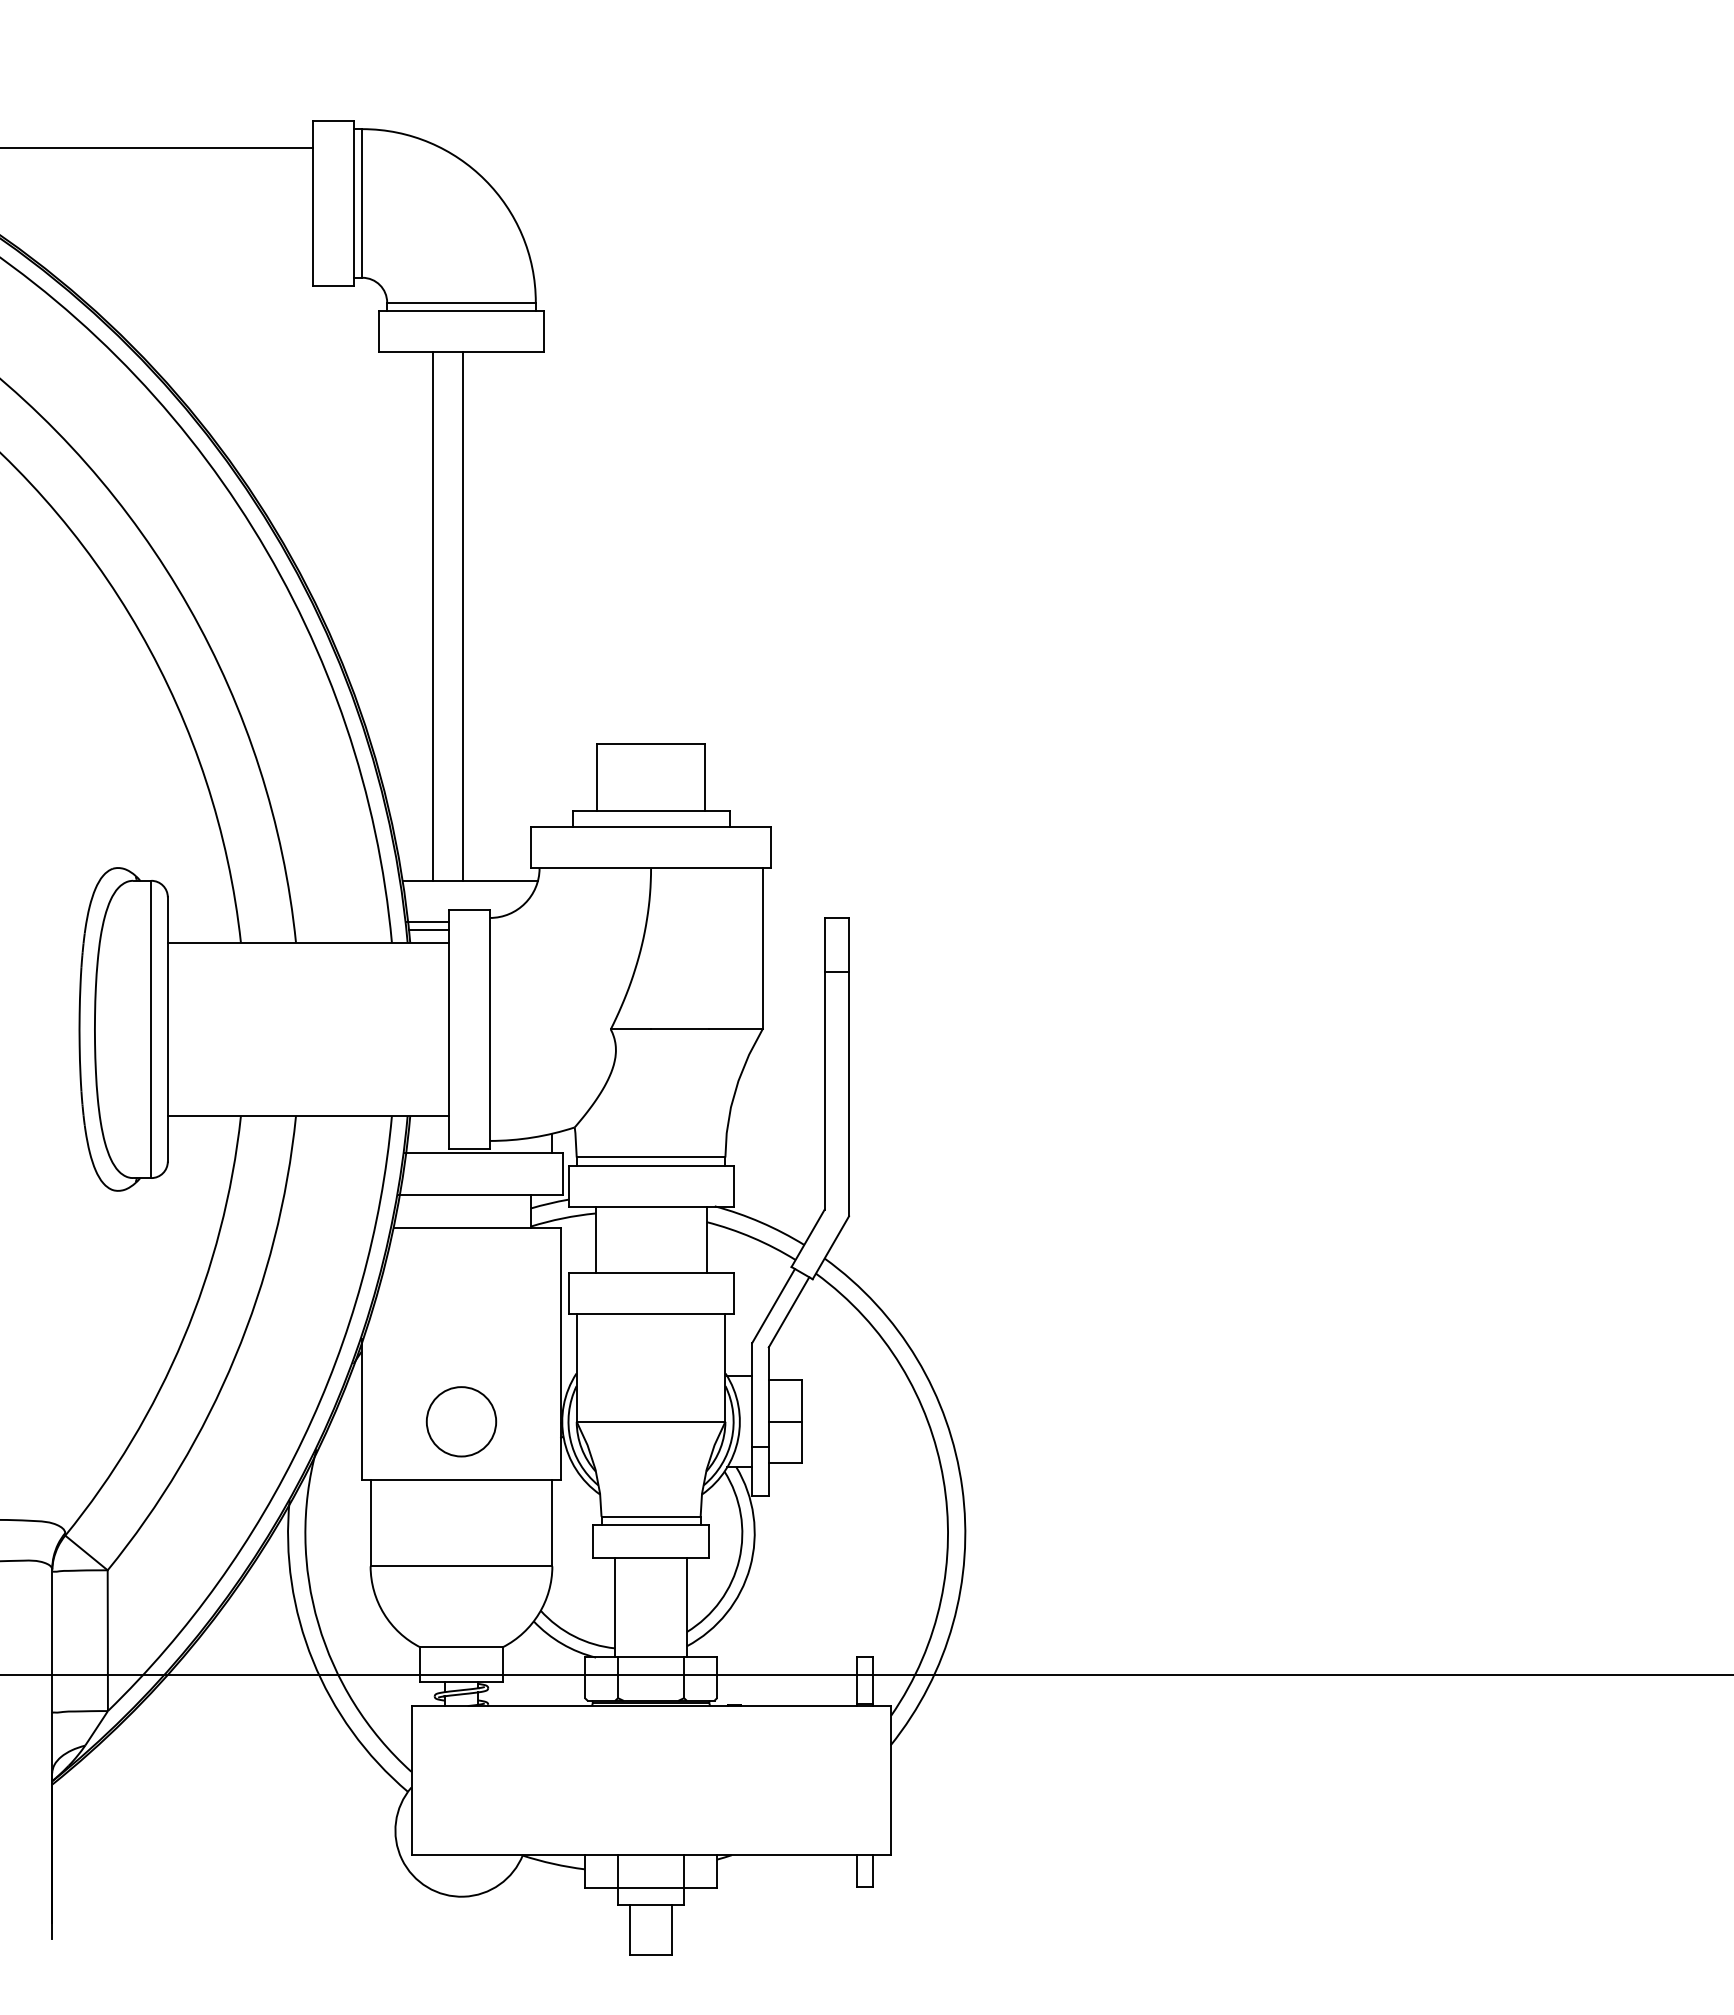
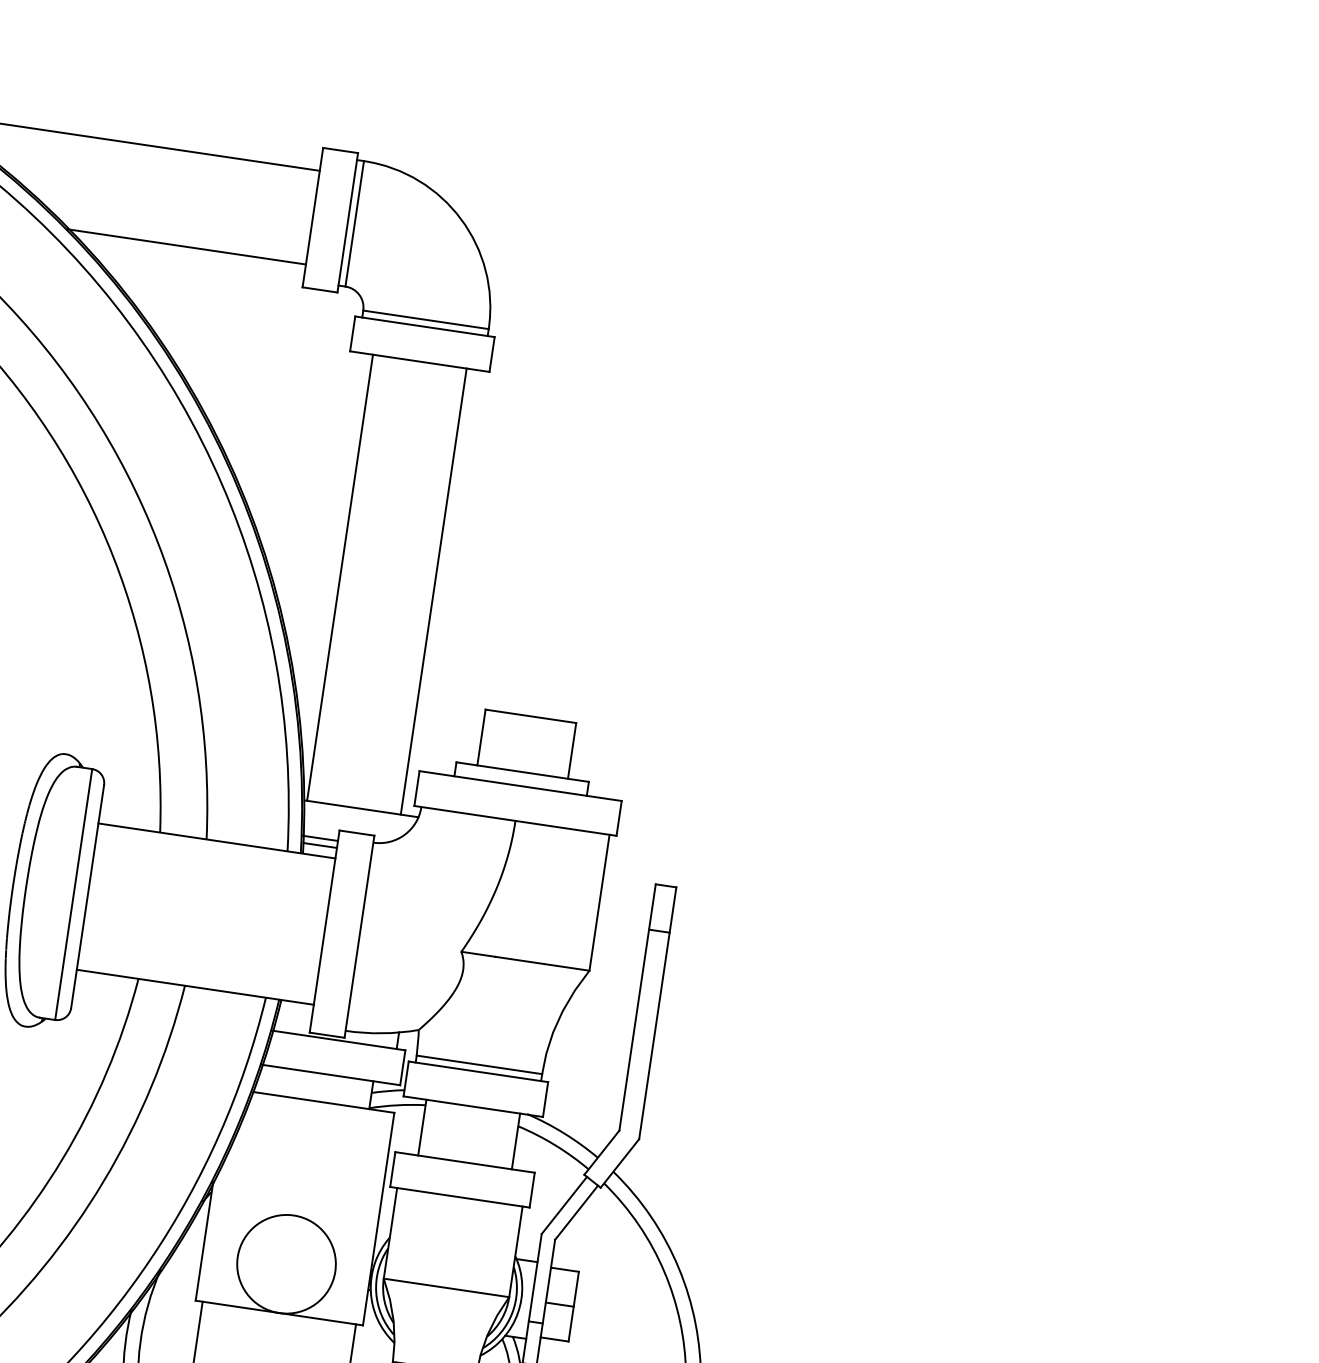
line: (170, 258) -> (185, 246), added
line: (433, 616) -> (434, 591), moved
line: (462, 616) -> (339, 577), moved
circle: (461, 1421) -> (286, 1264), size x1.67

